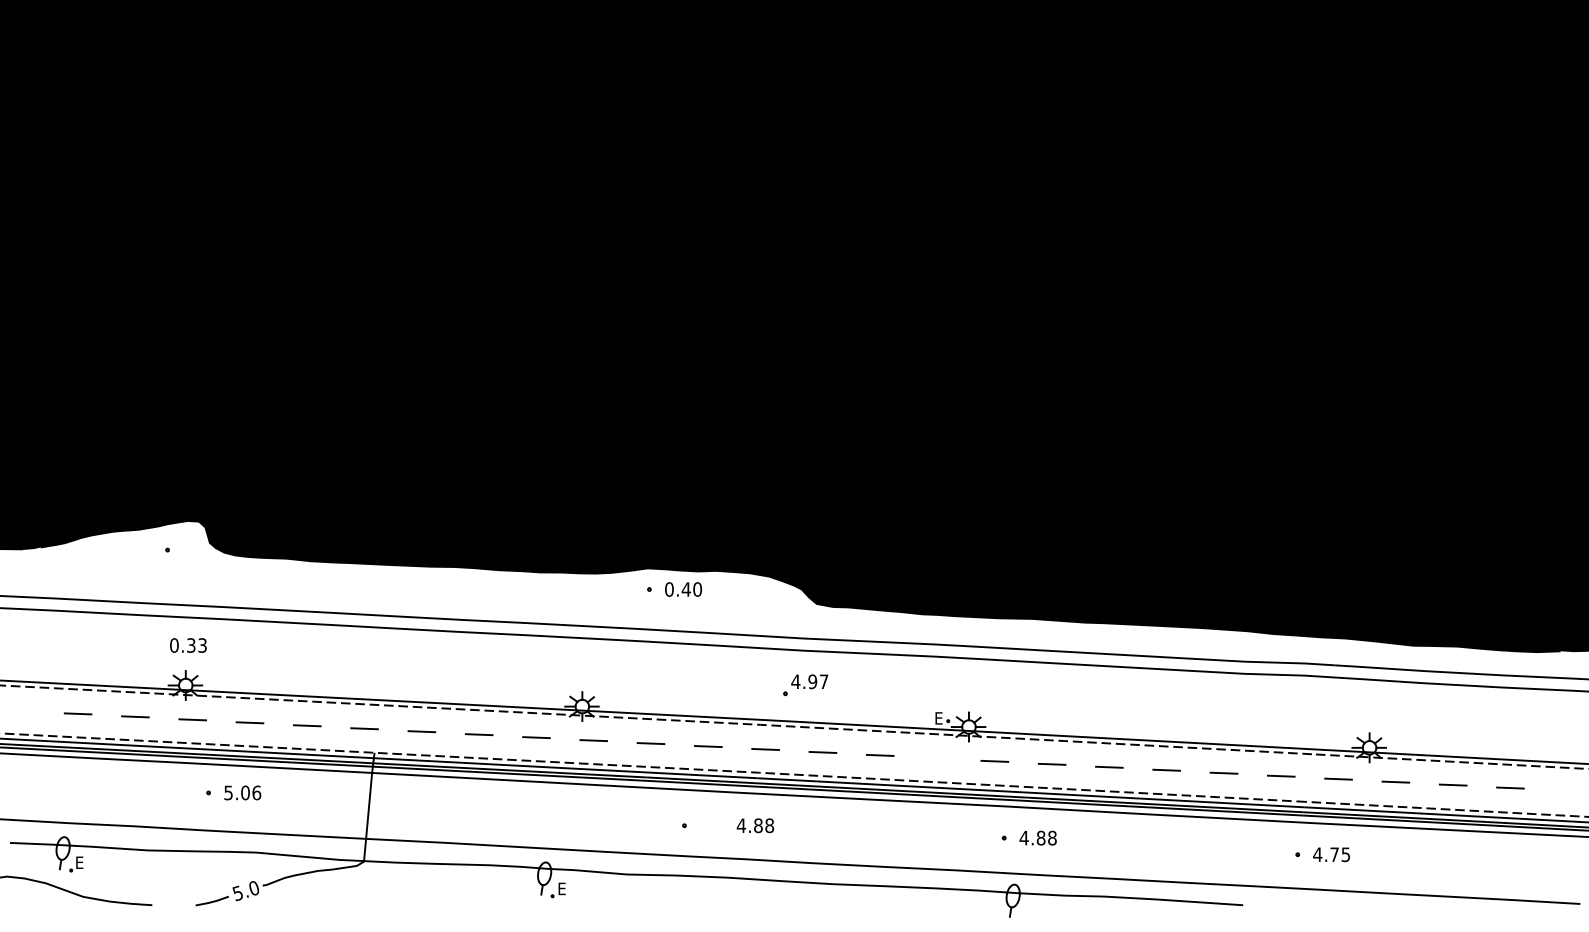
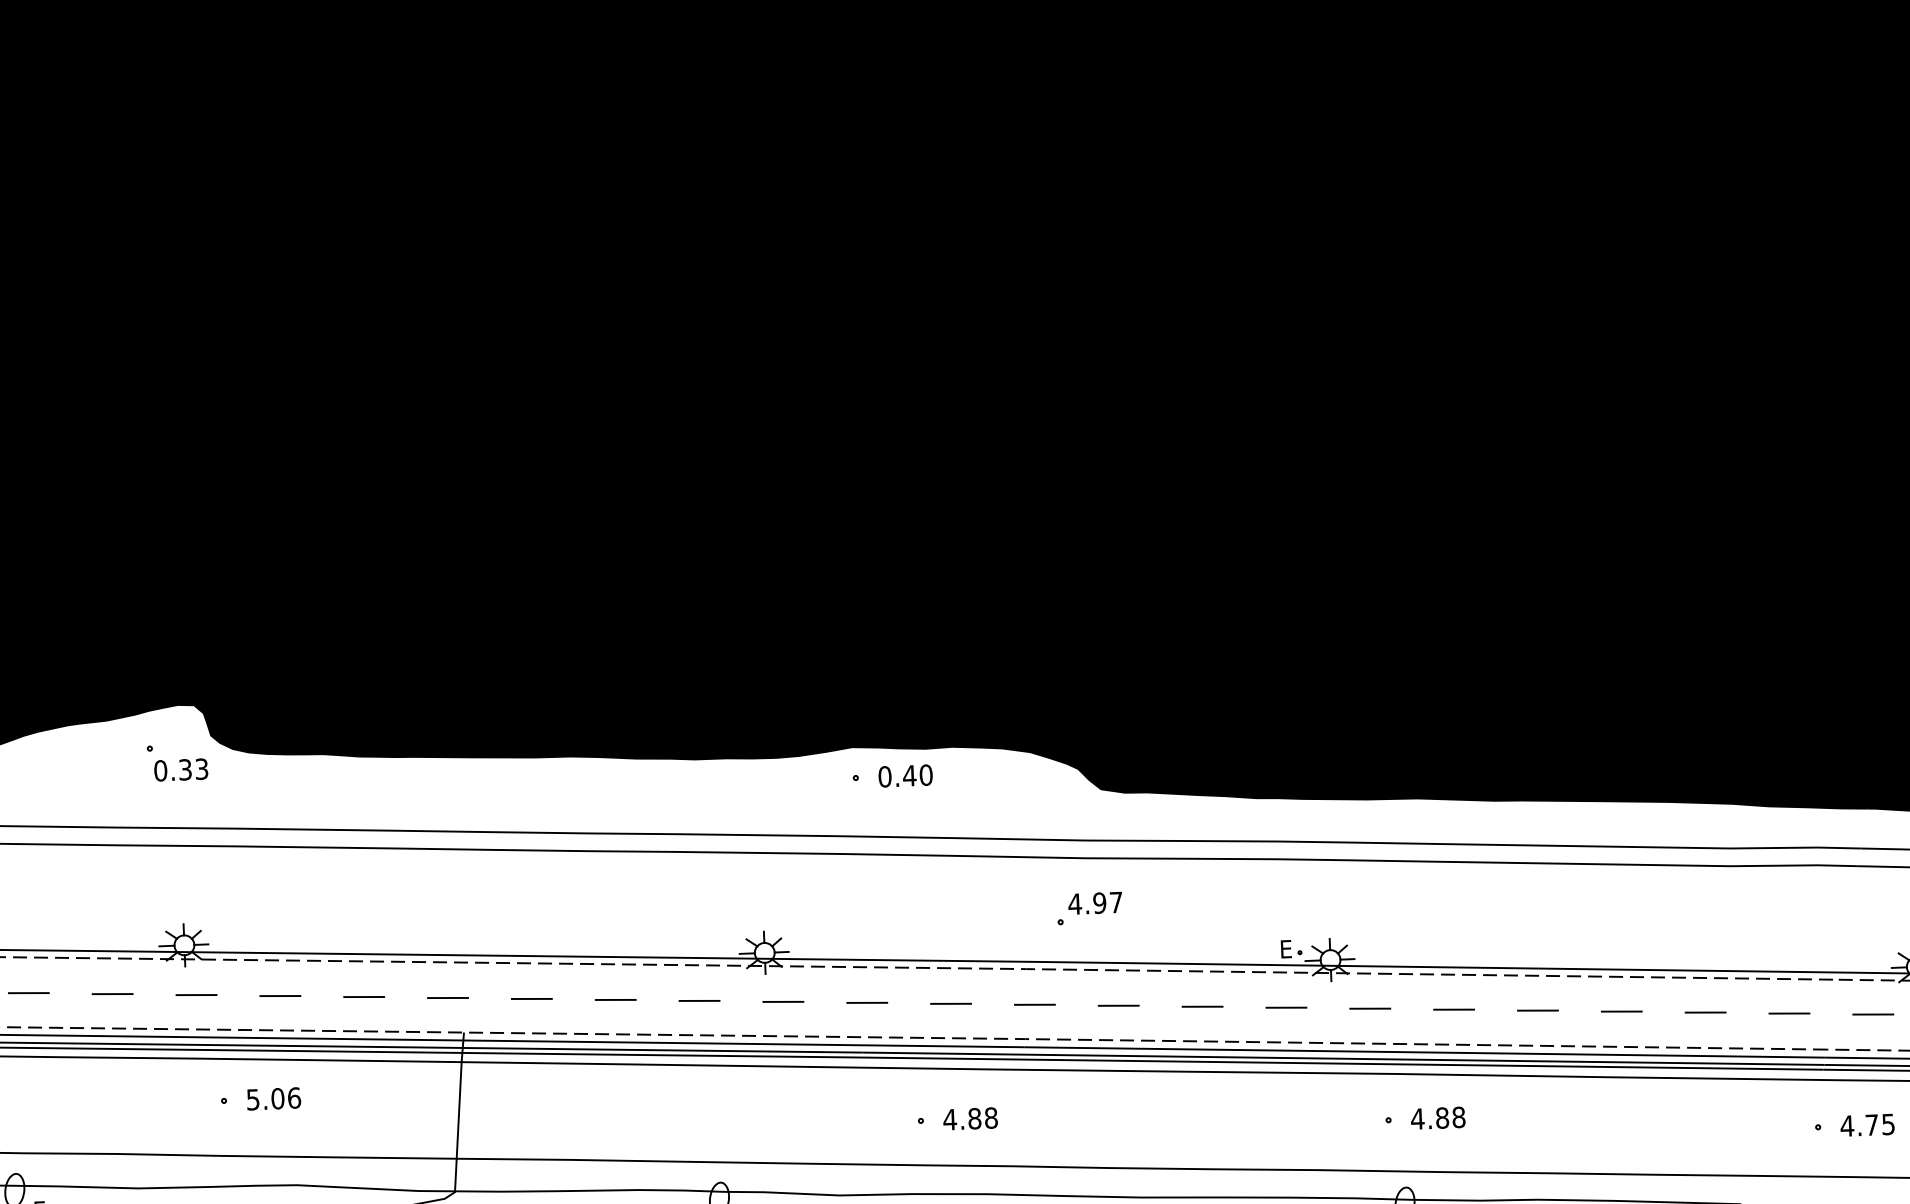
text: (188, 645) -> (181, 769), moved
line: (937, 758) -> (1286, 1007), added
text: (755, 825) -> (970, 1118), moved

